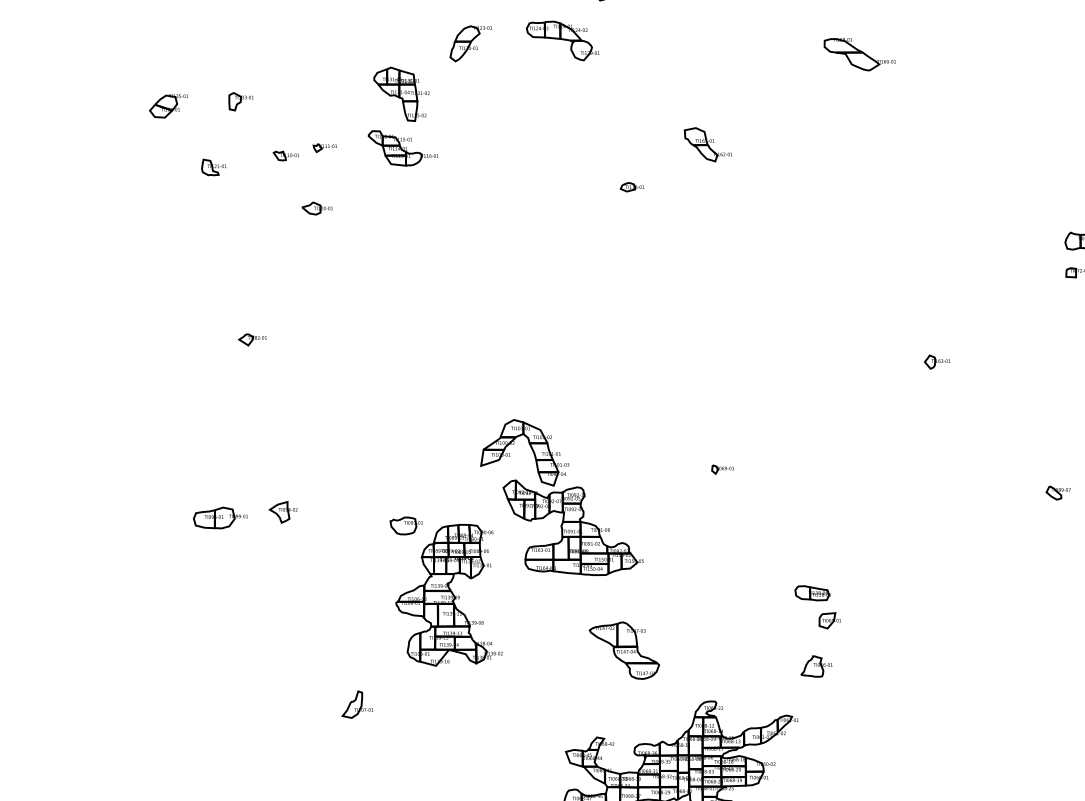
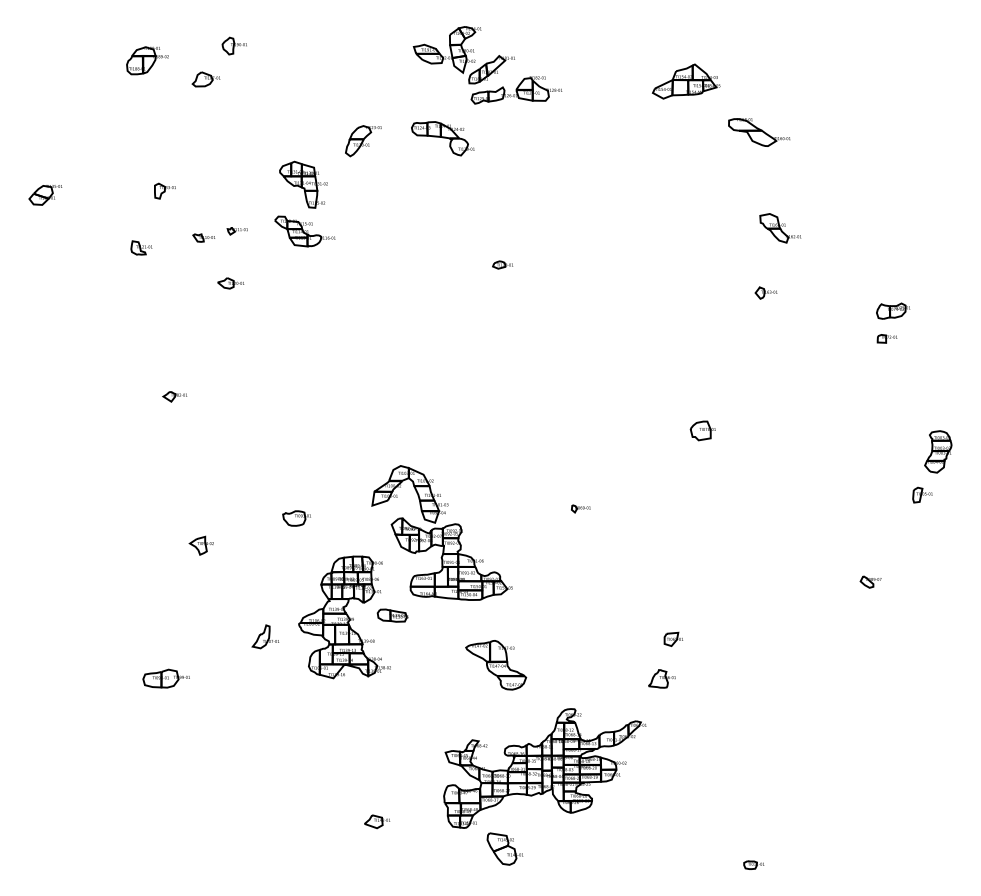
part: (859, 54) -> (759, 132), moved
part: (168, 106) -> (45, 195), moved
part: (708, 144) -> (780, 228), moved
part: (936, 361) -> (765, 292), moved
part: (863, 378) -> (702, 430), added
part: (1057, 492) -> (870, 581), moved
part: (219, 517) -> (165, 678), moved
part: (406, 525) -> (296, 518), moved
part: (812, 593) -> (392, 615), moved
part: (357, 704) -> (265, 636), moved

